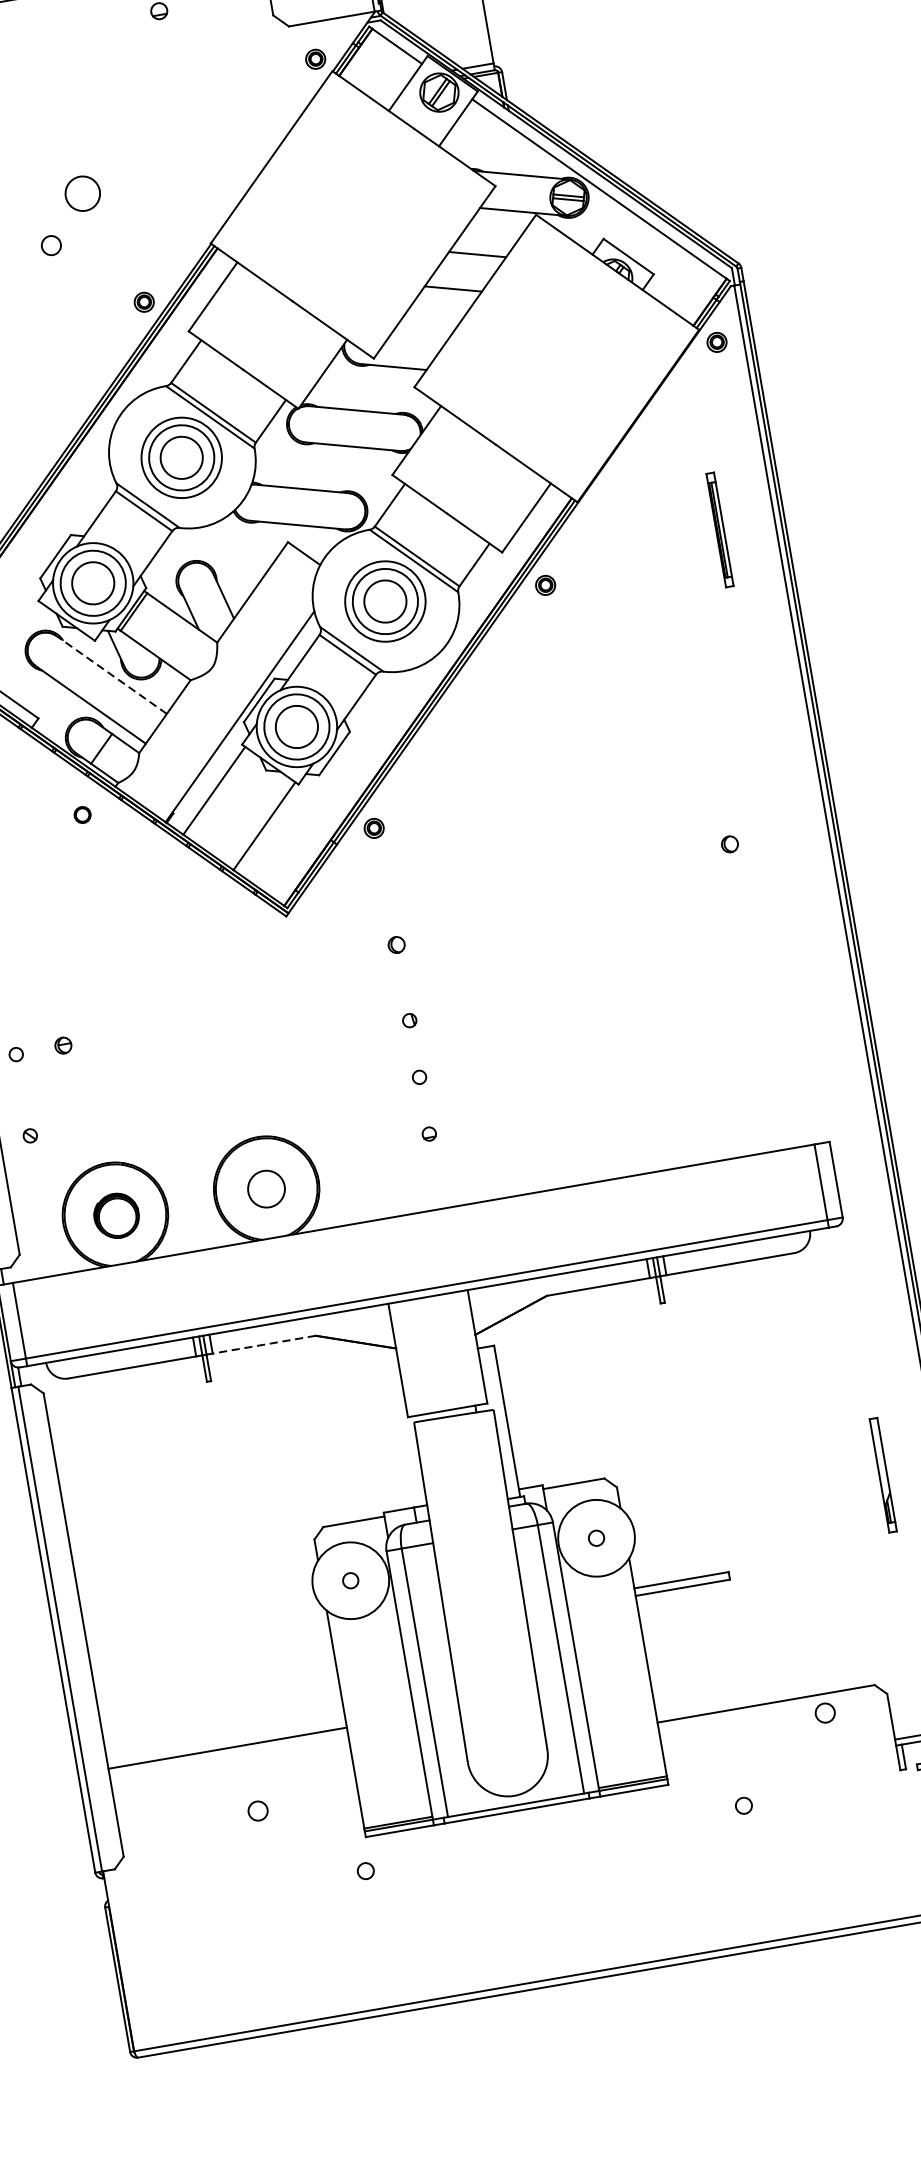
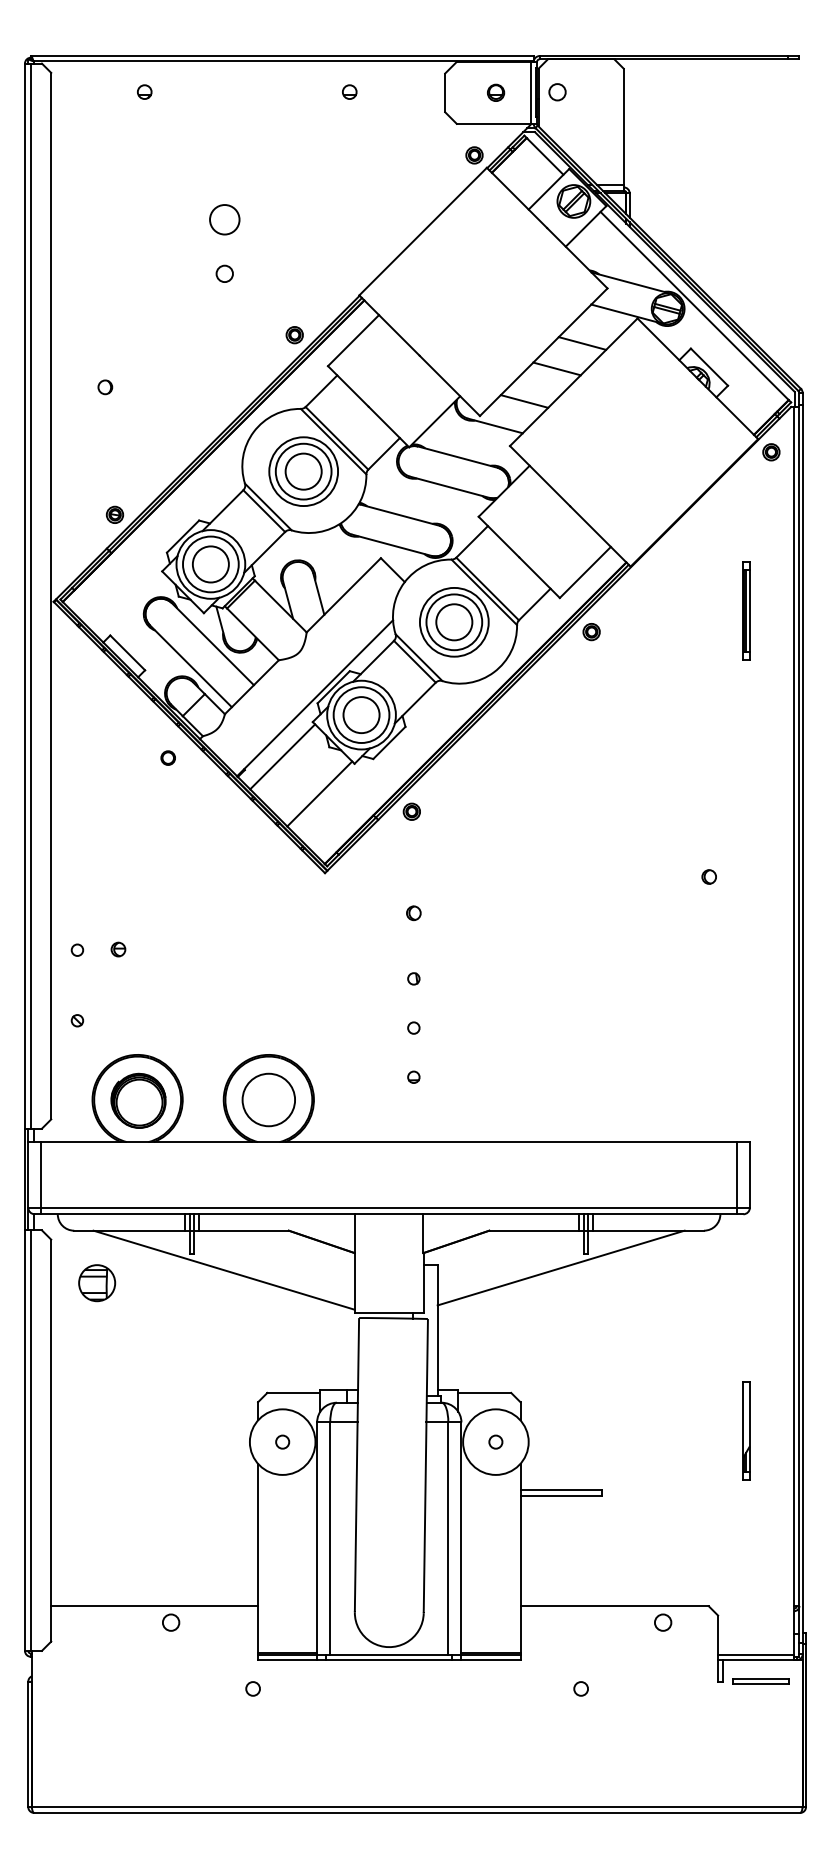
circle: (82, 193) -> (224, 219), moved
line: (422, 333) -> (524, 401), added
line: (111, 675) -> (212, 644), dashed -> solid
circle: (266, 1188) -> (268, 1099), size x1.67
part: (116, 1215) -> (138, 1100), size x1.43
line: (636, 1324) -> (560, 1267), added
line: (264, 1344) -> (244, 1230), dashed -> solid
line: (248, 1393) -> (223, 1269), added
part: (105, 1434) -> (97, 1283), added
line: (227, 1748) -> (154, 1606), moved

